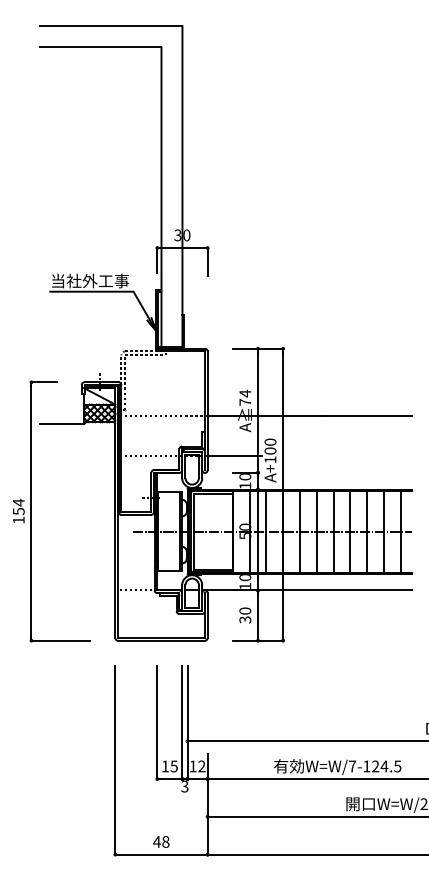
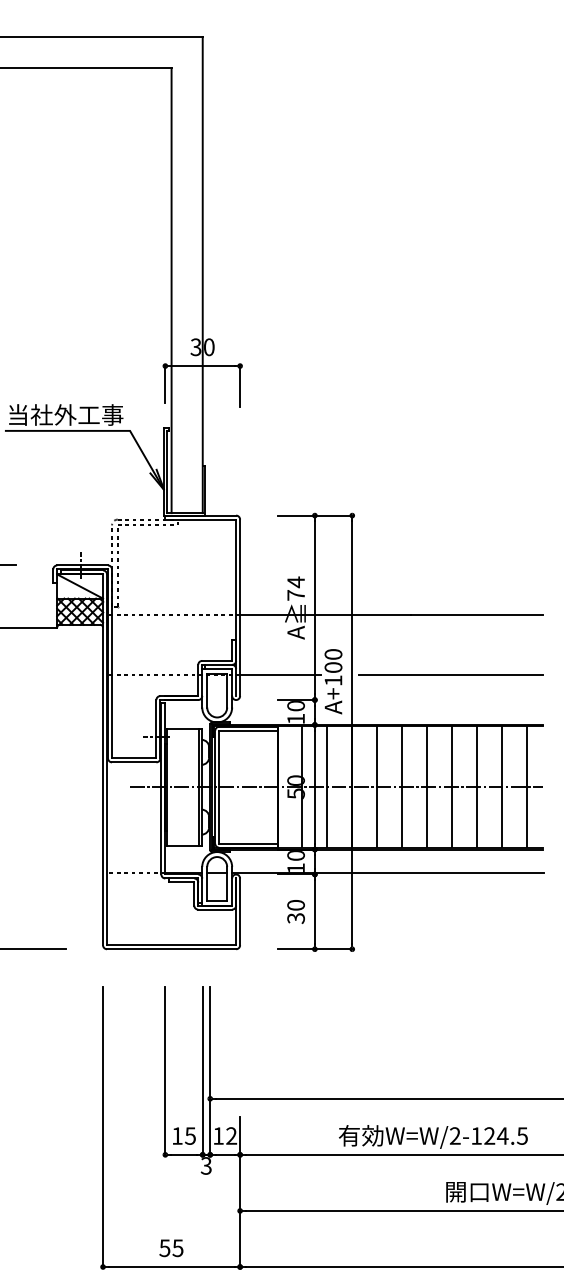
line: (349, 456) -> (450, 675), added
text: (352, 766) -> (455, 1136), W=W/7-124.5 -> W=W/2-124.5
text: (161, 841) -> (171, 1247), 48 -> 55

